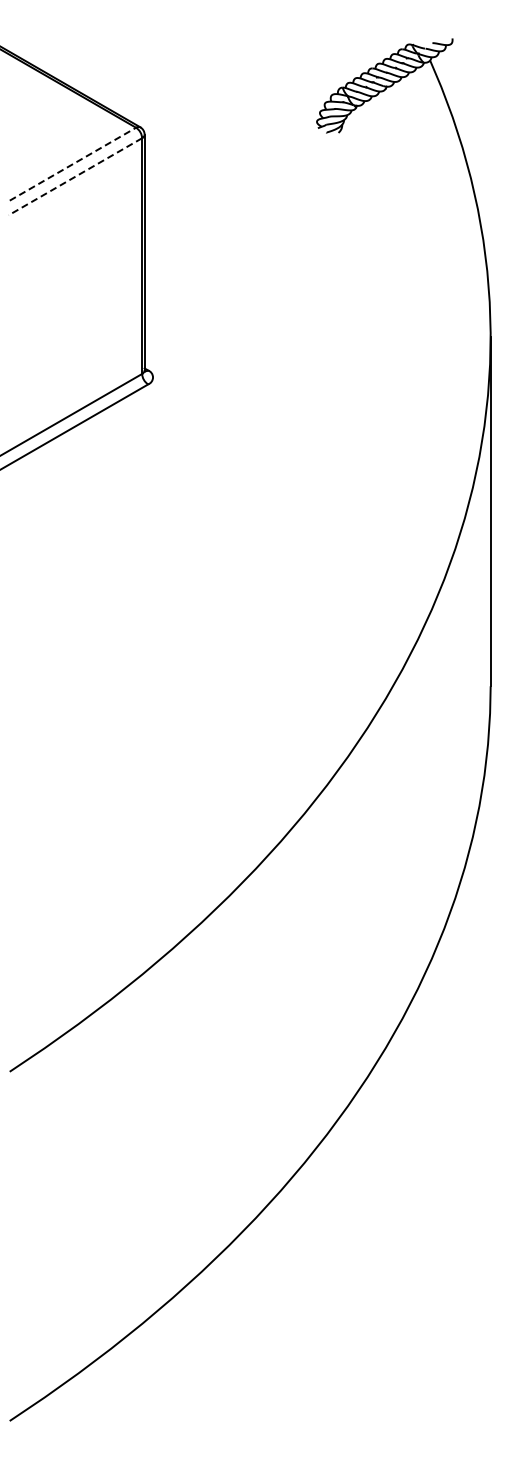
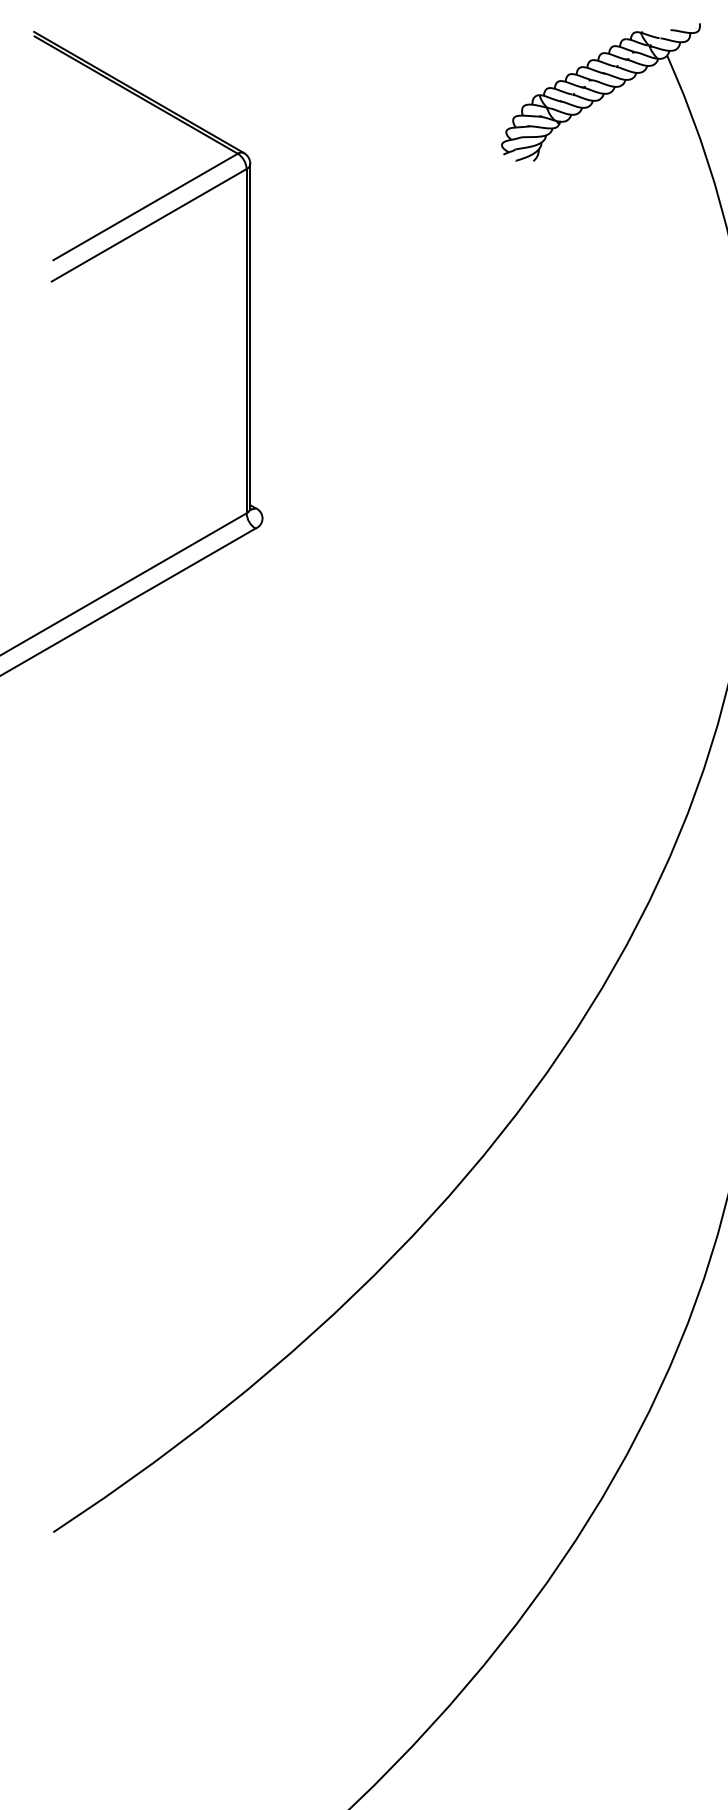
line: (72, 164) -> (144, 207), dashed -> solid
line: (74, 177) -> (147, 226), dashed -> solid

